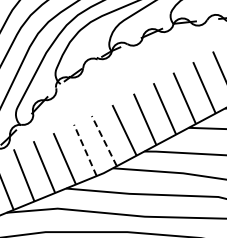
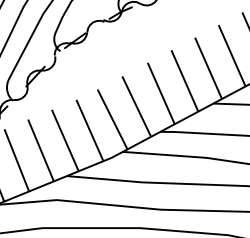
line: (104, 140) -> (112, 118), dashed -> solid
line: (85, 150) -> (90, 130), dashed -> solid

